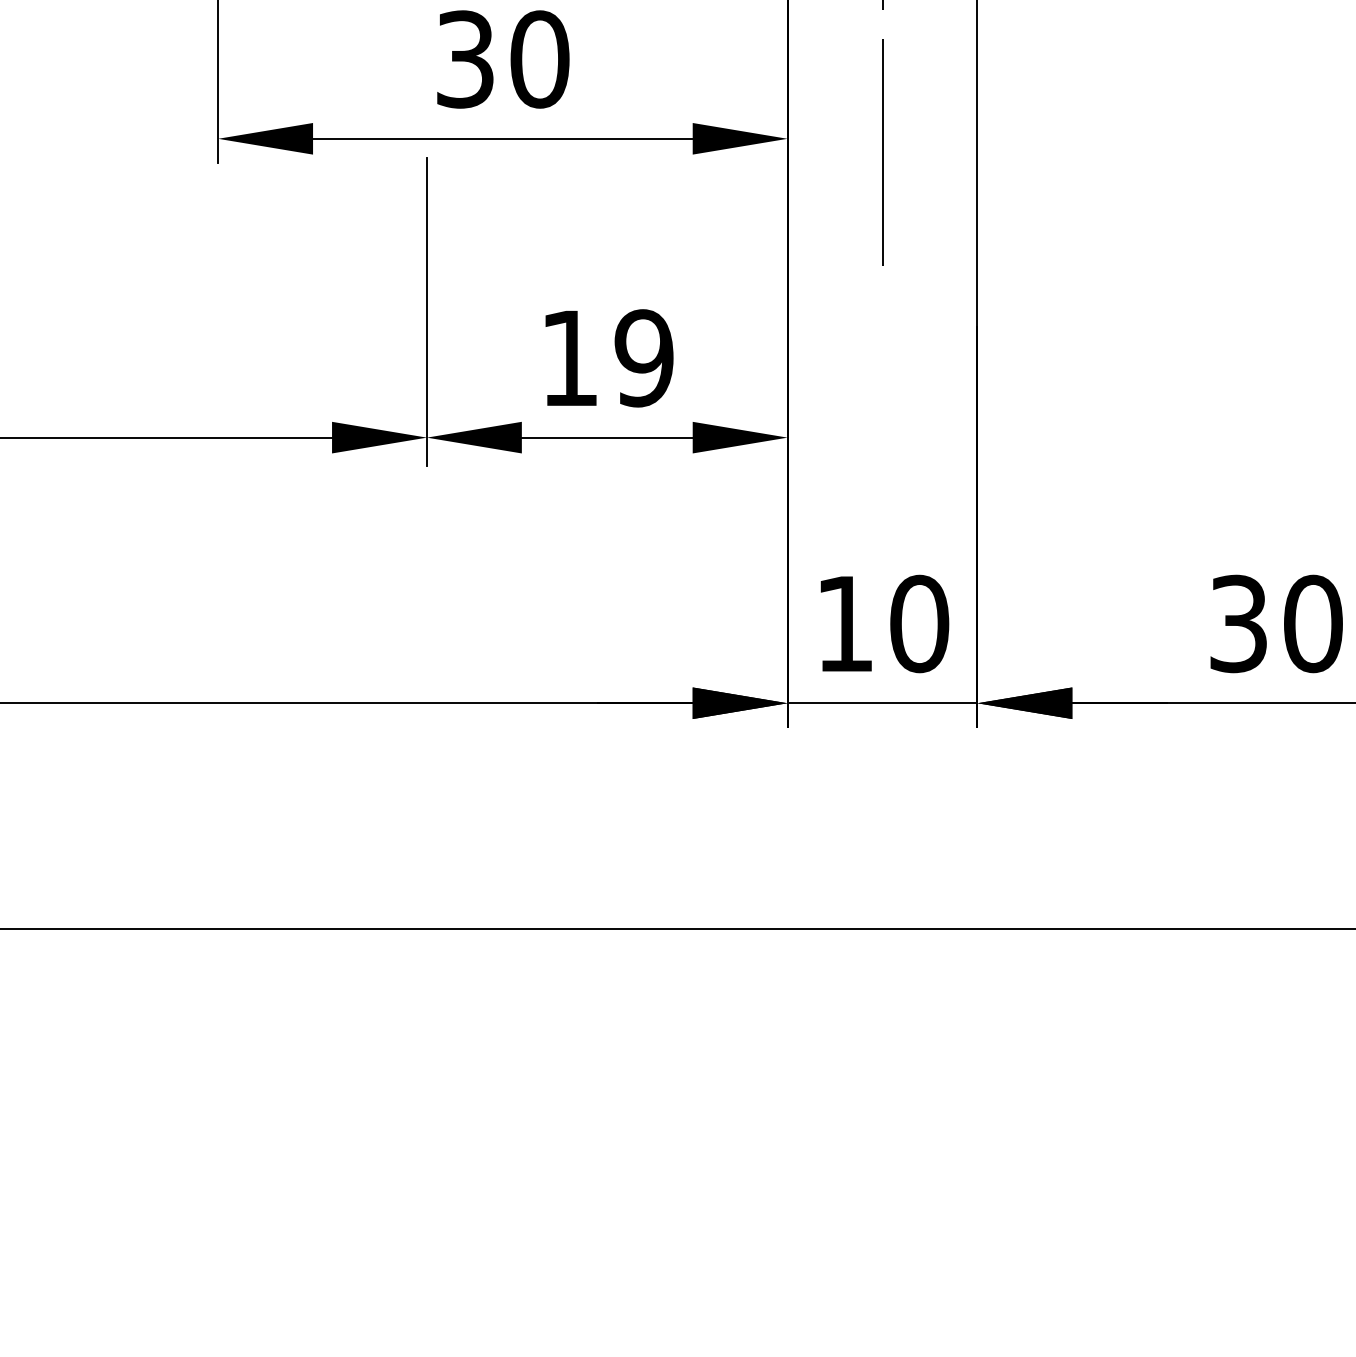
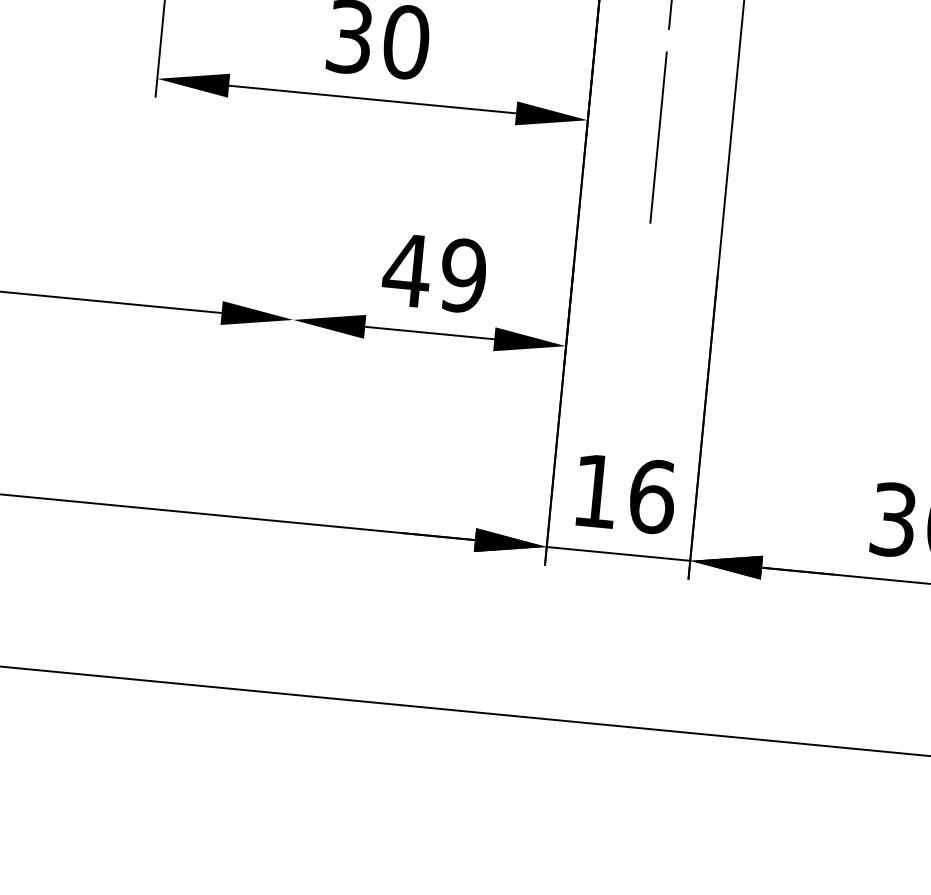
line: (426, 311) -> (302, 224), removed
text: (569, 357) -> (407, 269), 19 -> 49
text: (919, 623) -> (652, 496), 10 -> 16

